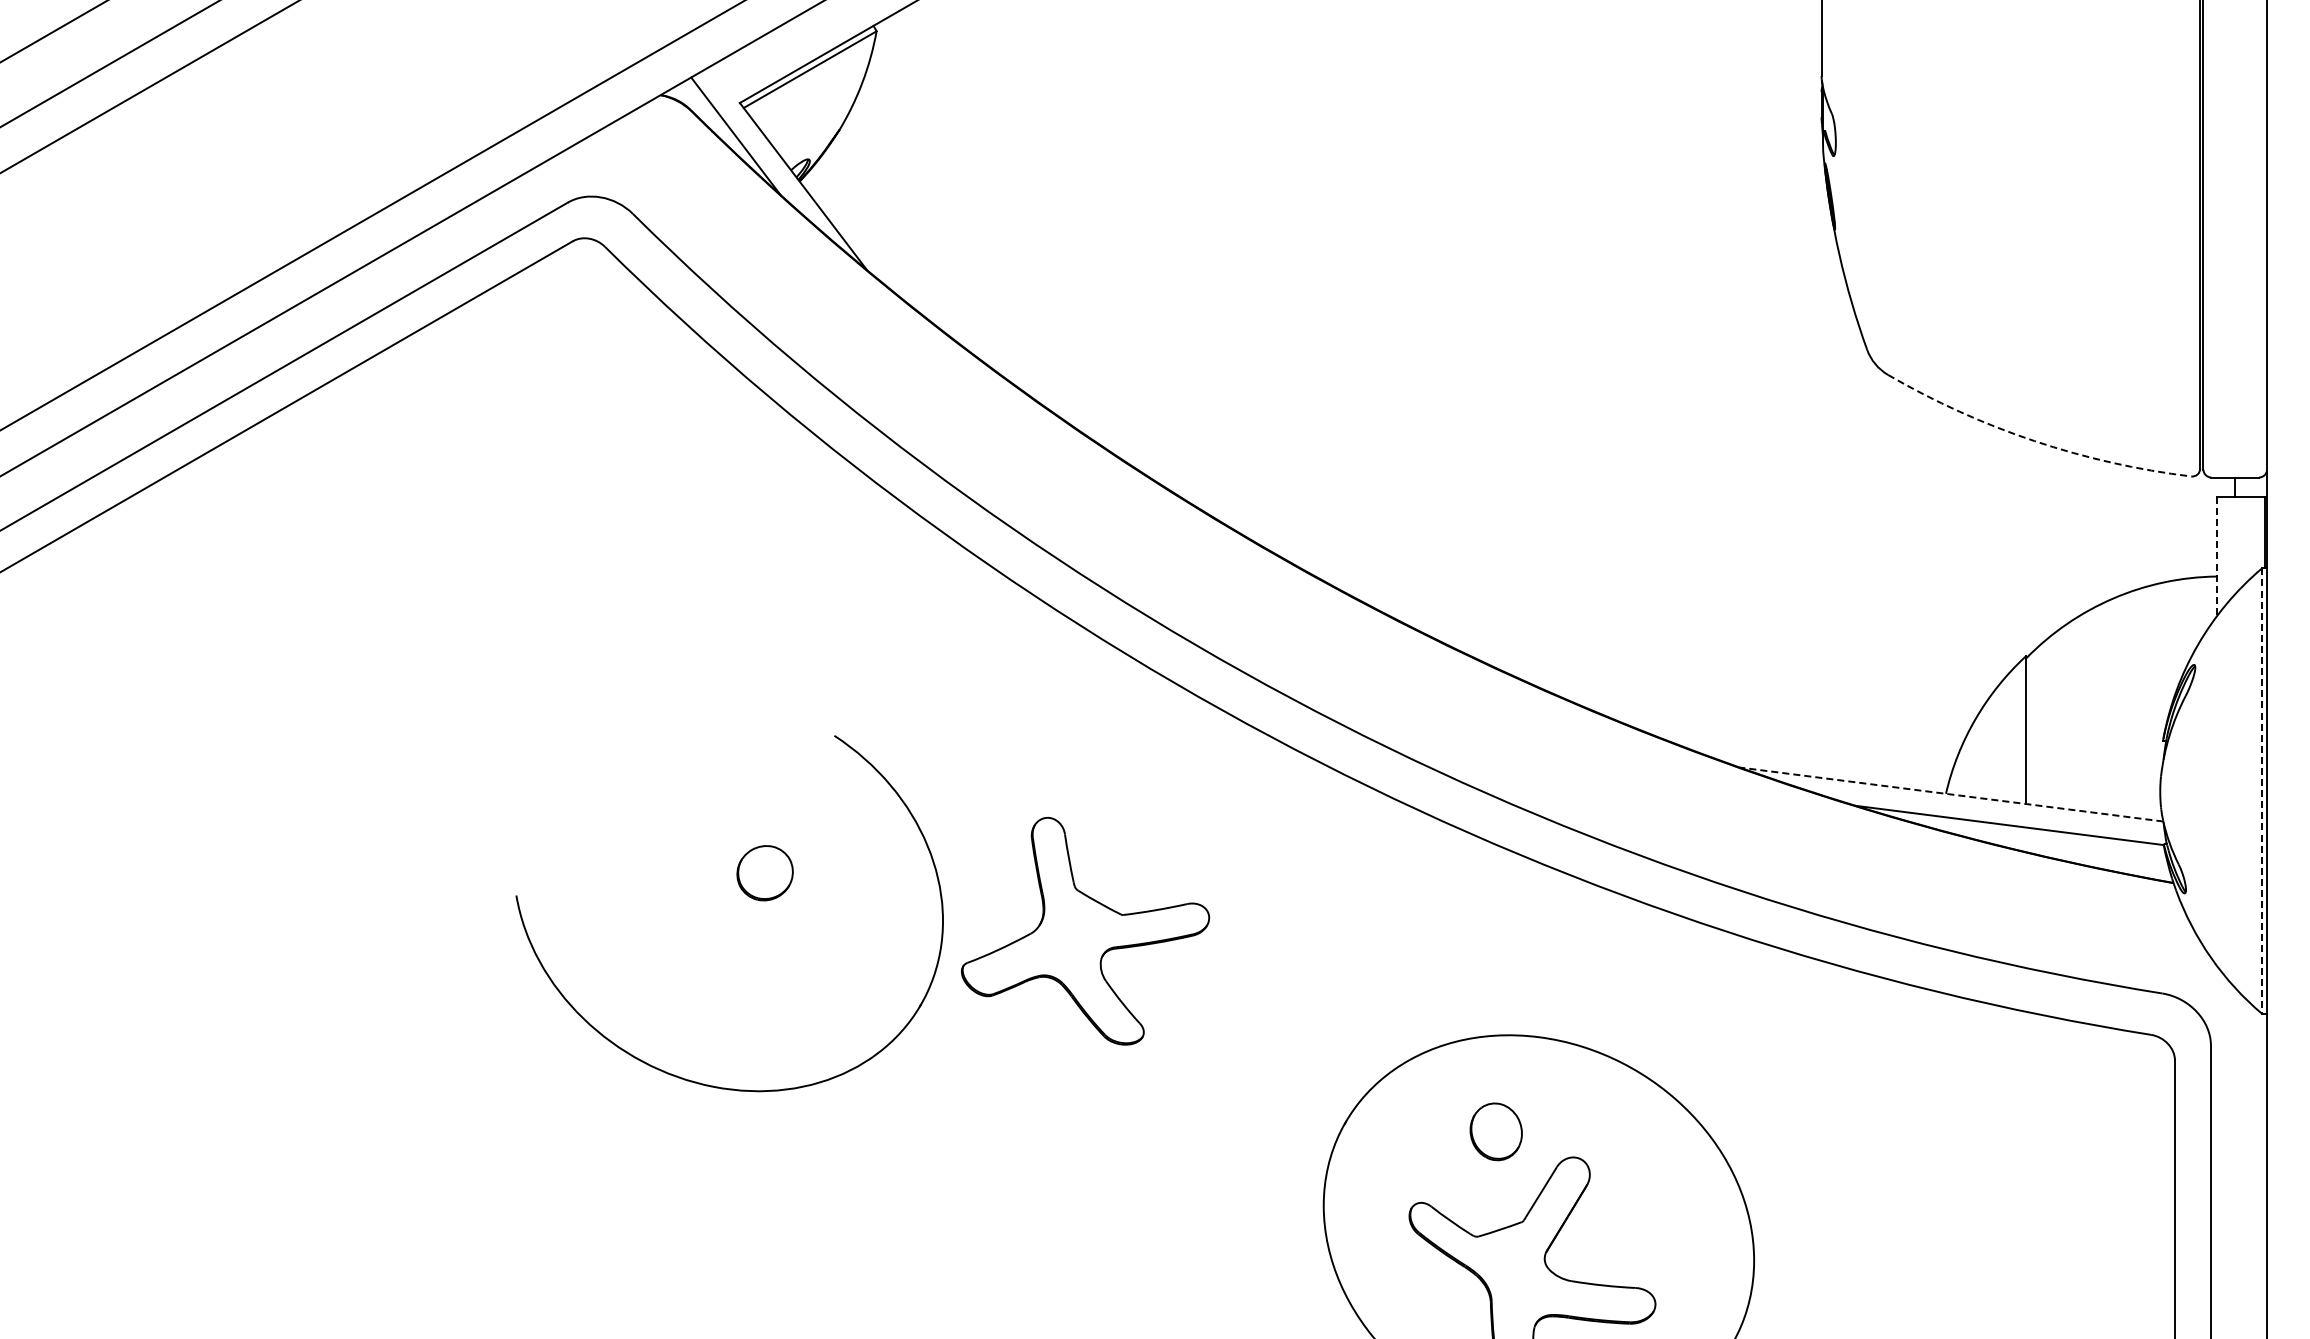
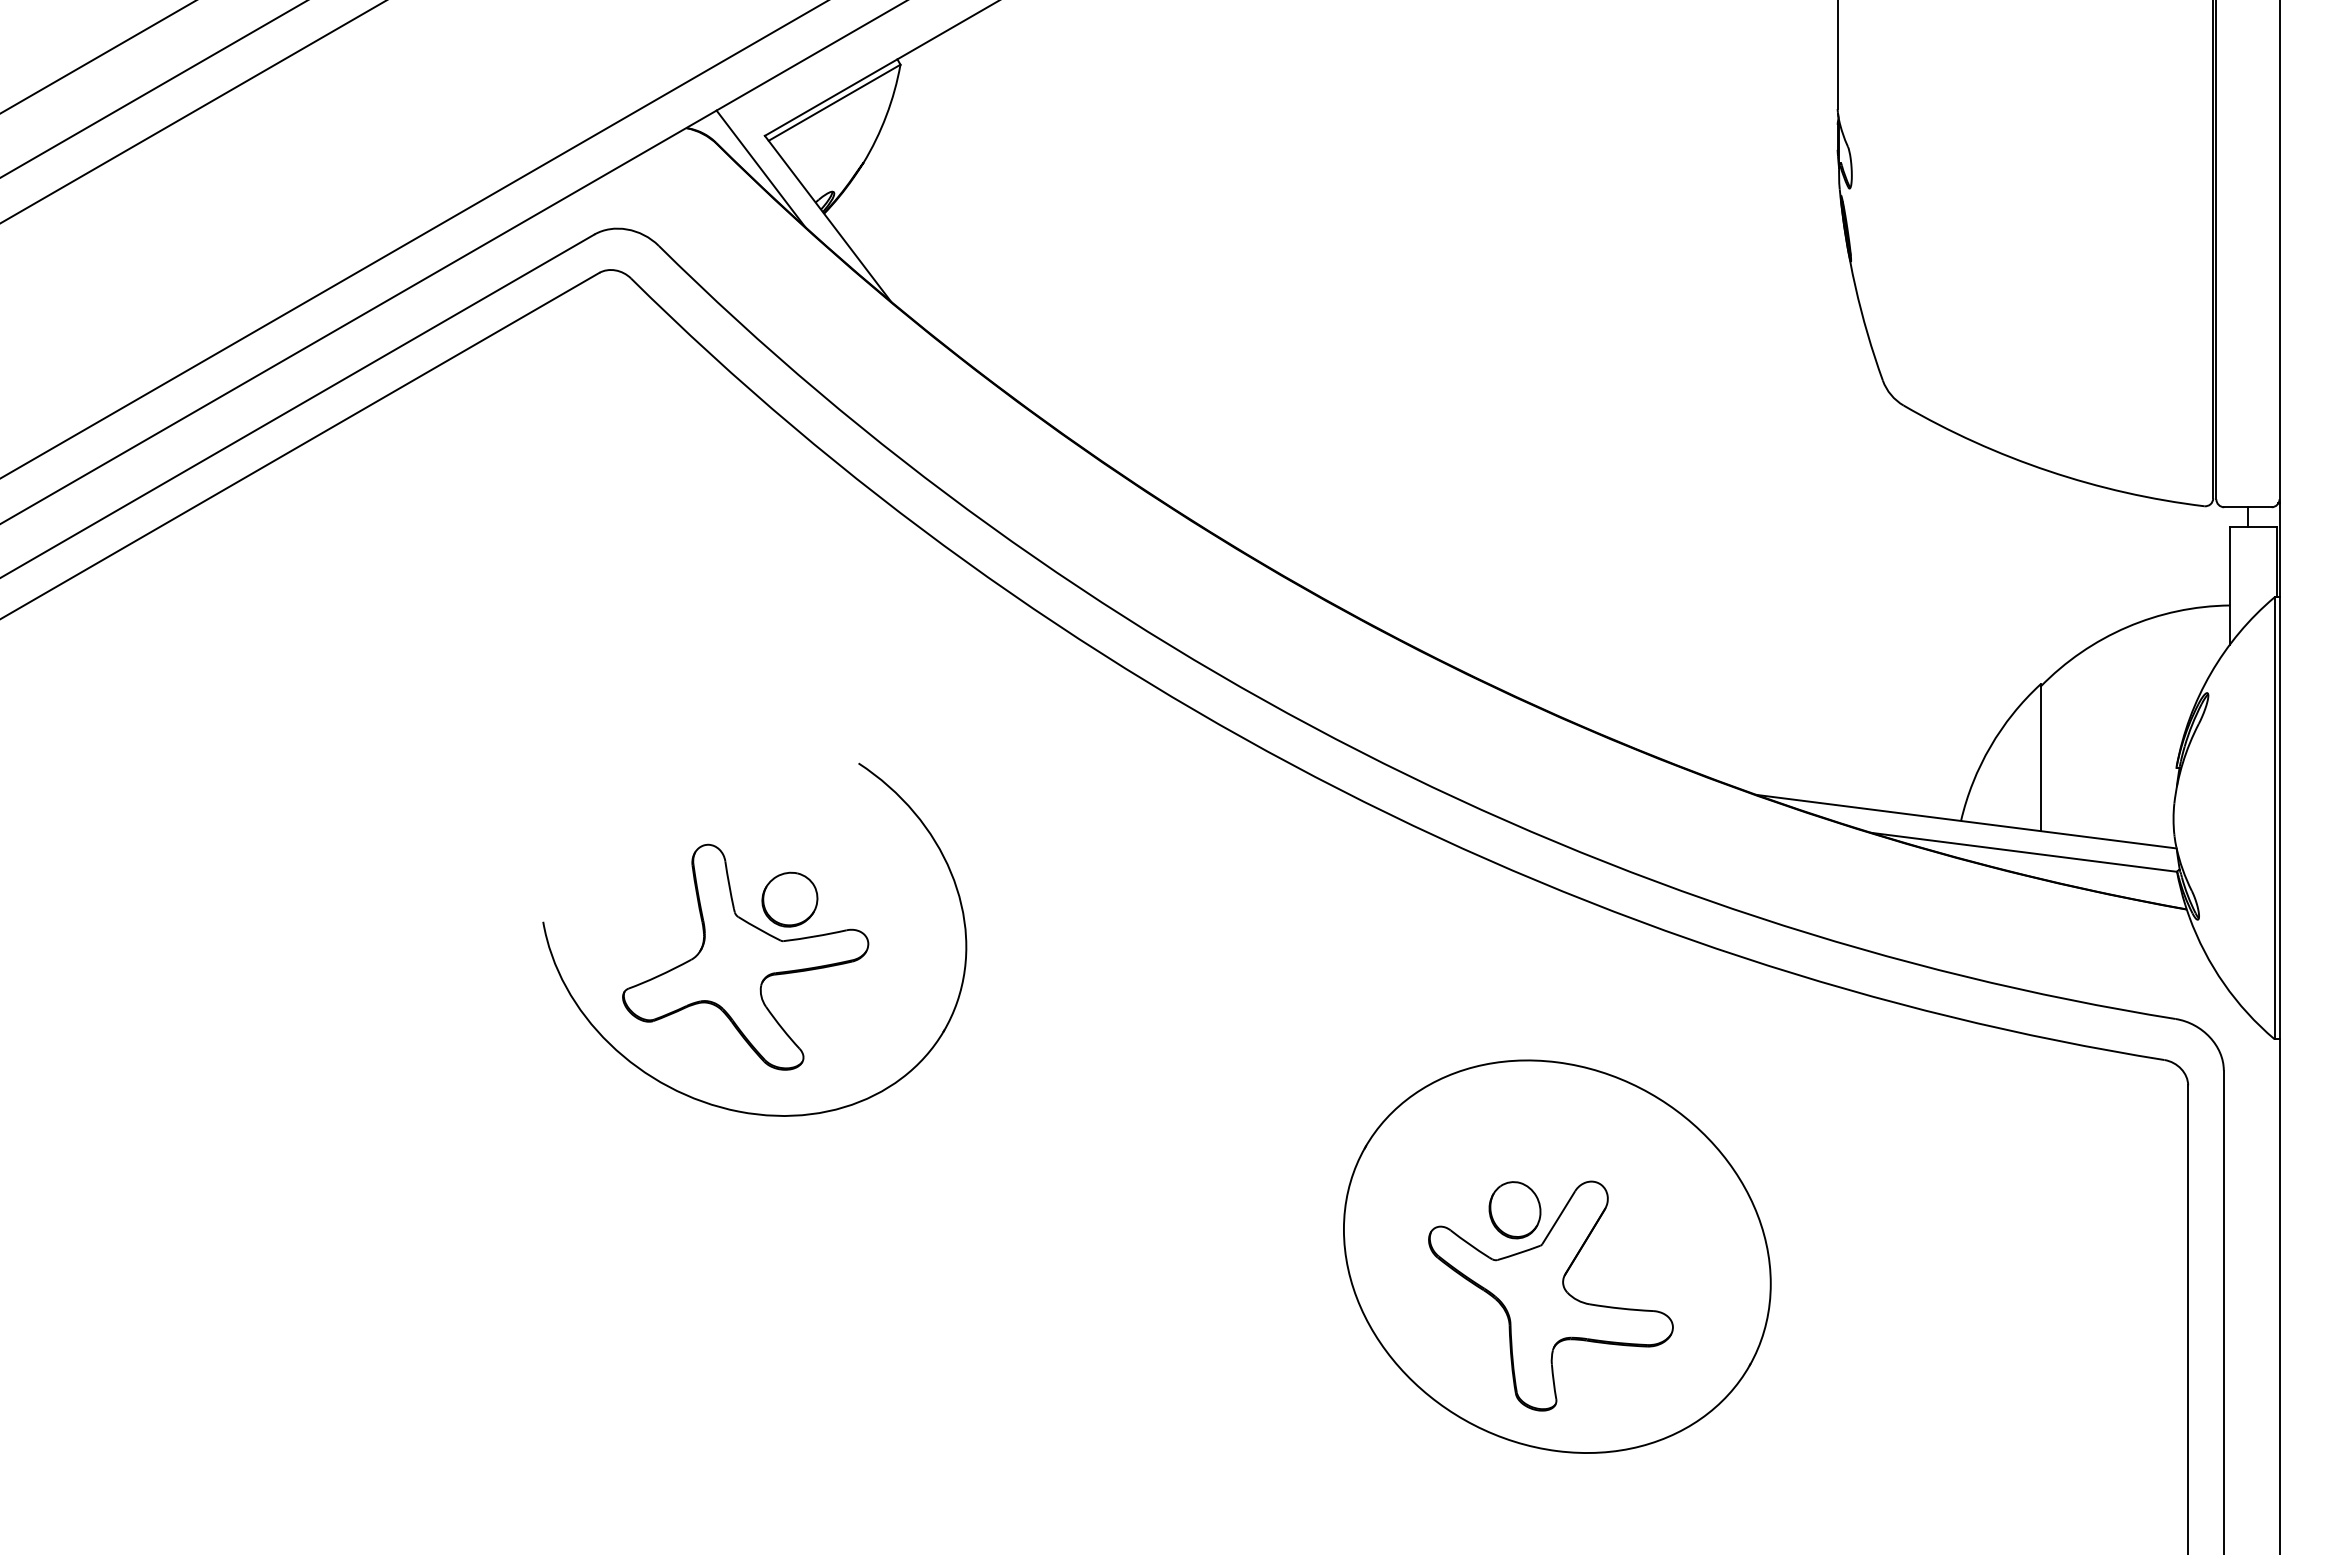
arc: (2034, 441) -> (2048, 471), dashed -> solid
line: (2216, 557) -> (2229, 586), dashed -> solid
line: (2262, 791) -> (2274, 818), dashed -> solid
line: (1951, 794) -> (1966, 821), dashed -> solid
part: (1085, 930) -> (745, 956), moved
part: (1495, 1132) -> (1514, 1210), moved

